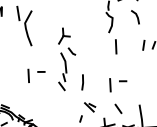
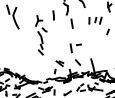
part: (35, 77) -> (23, 48), removed
line: (82, 82) -> (53, 15), moved

